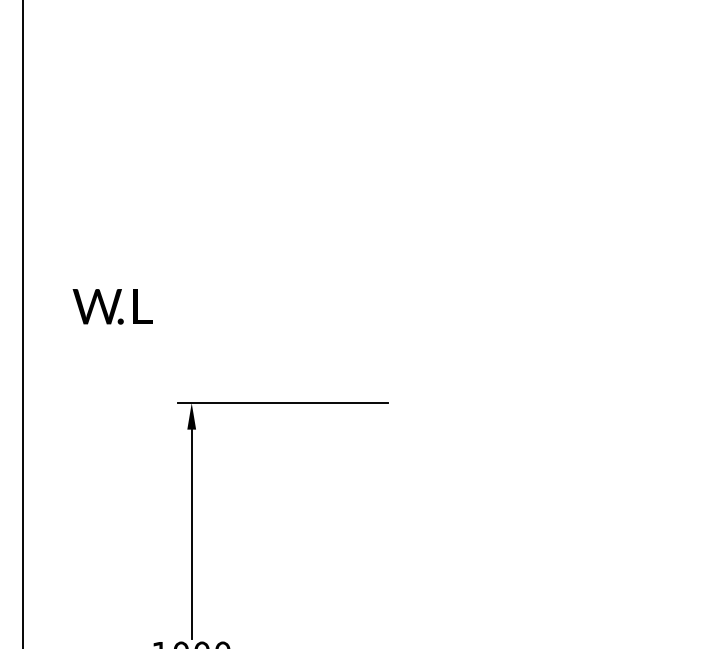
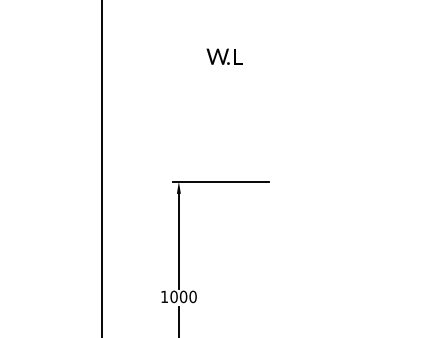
text: (112, 306) -> (224, 56), moved

